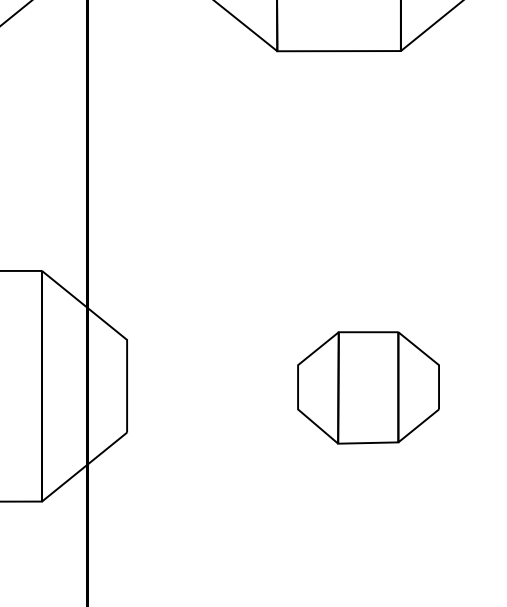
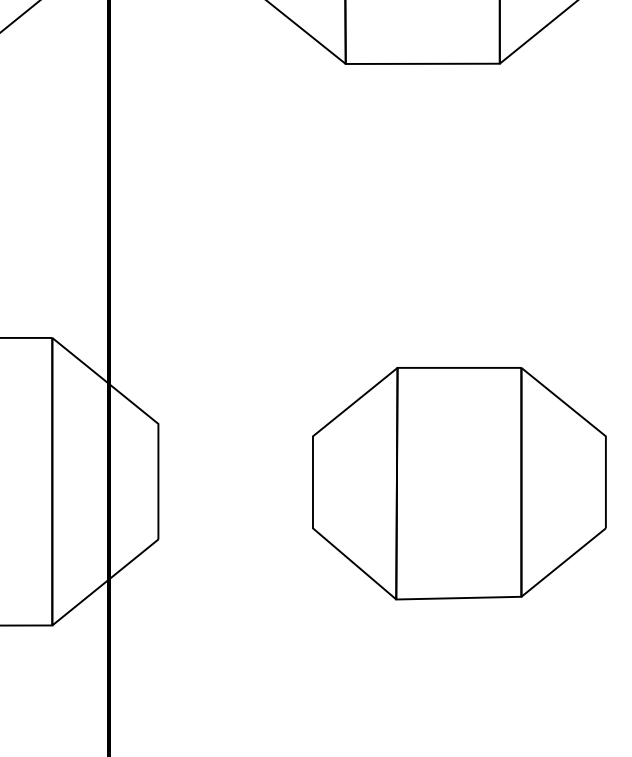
part: (368, 387) -> (459, 483), size x1.67

